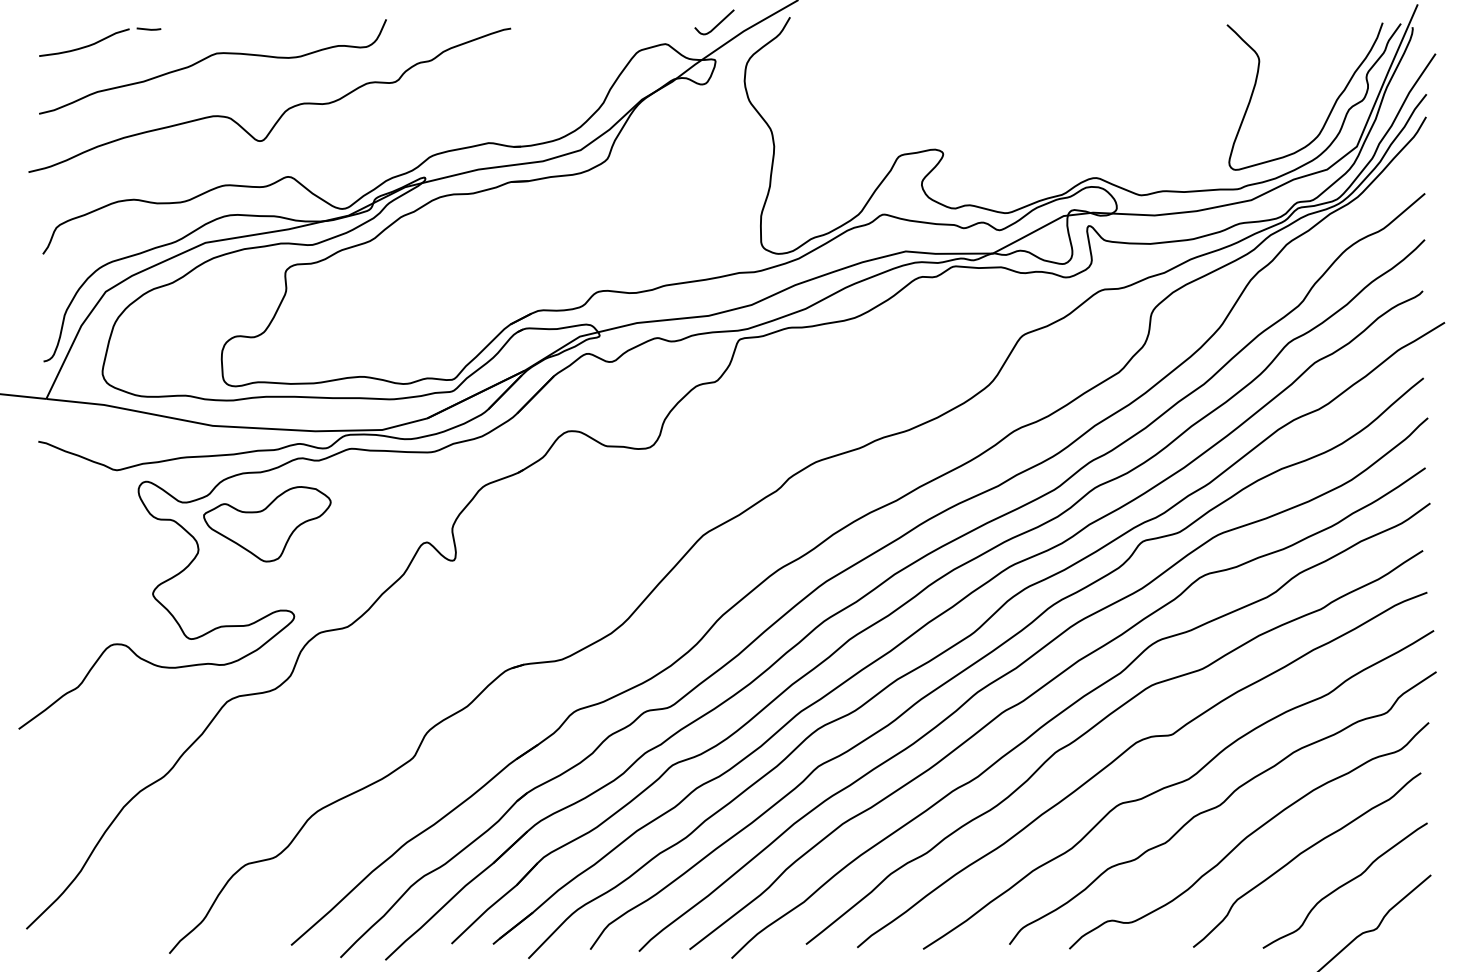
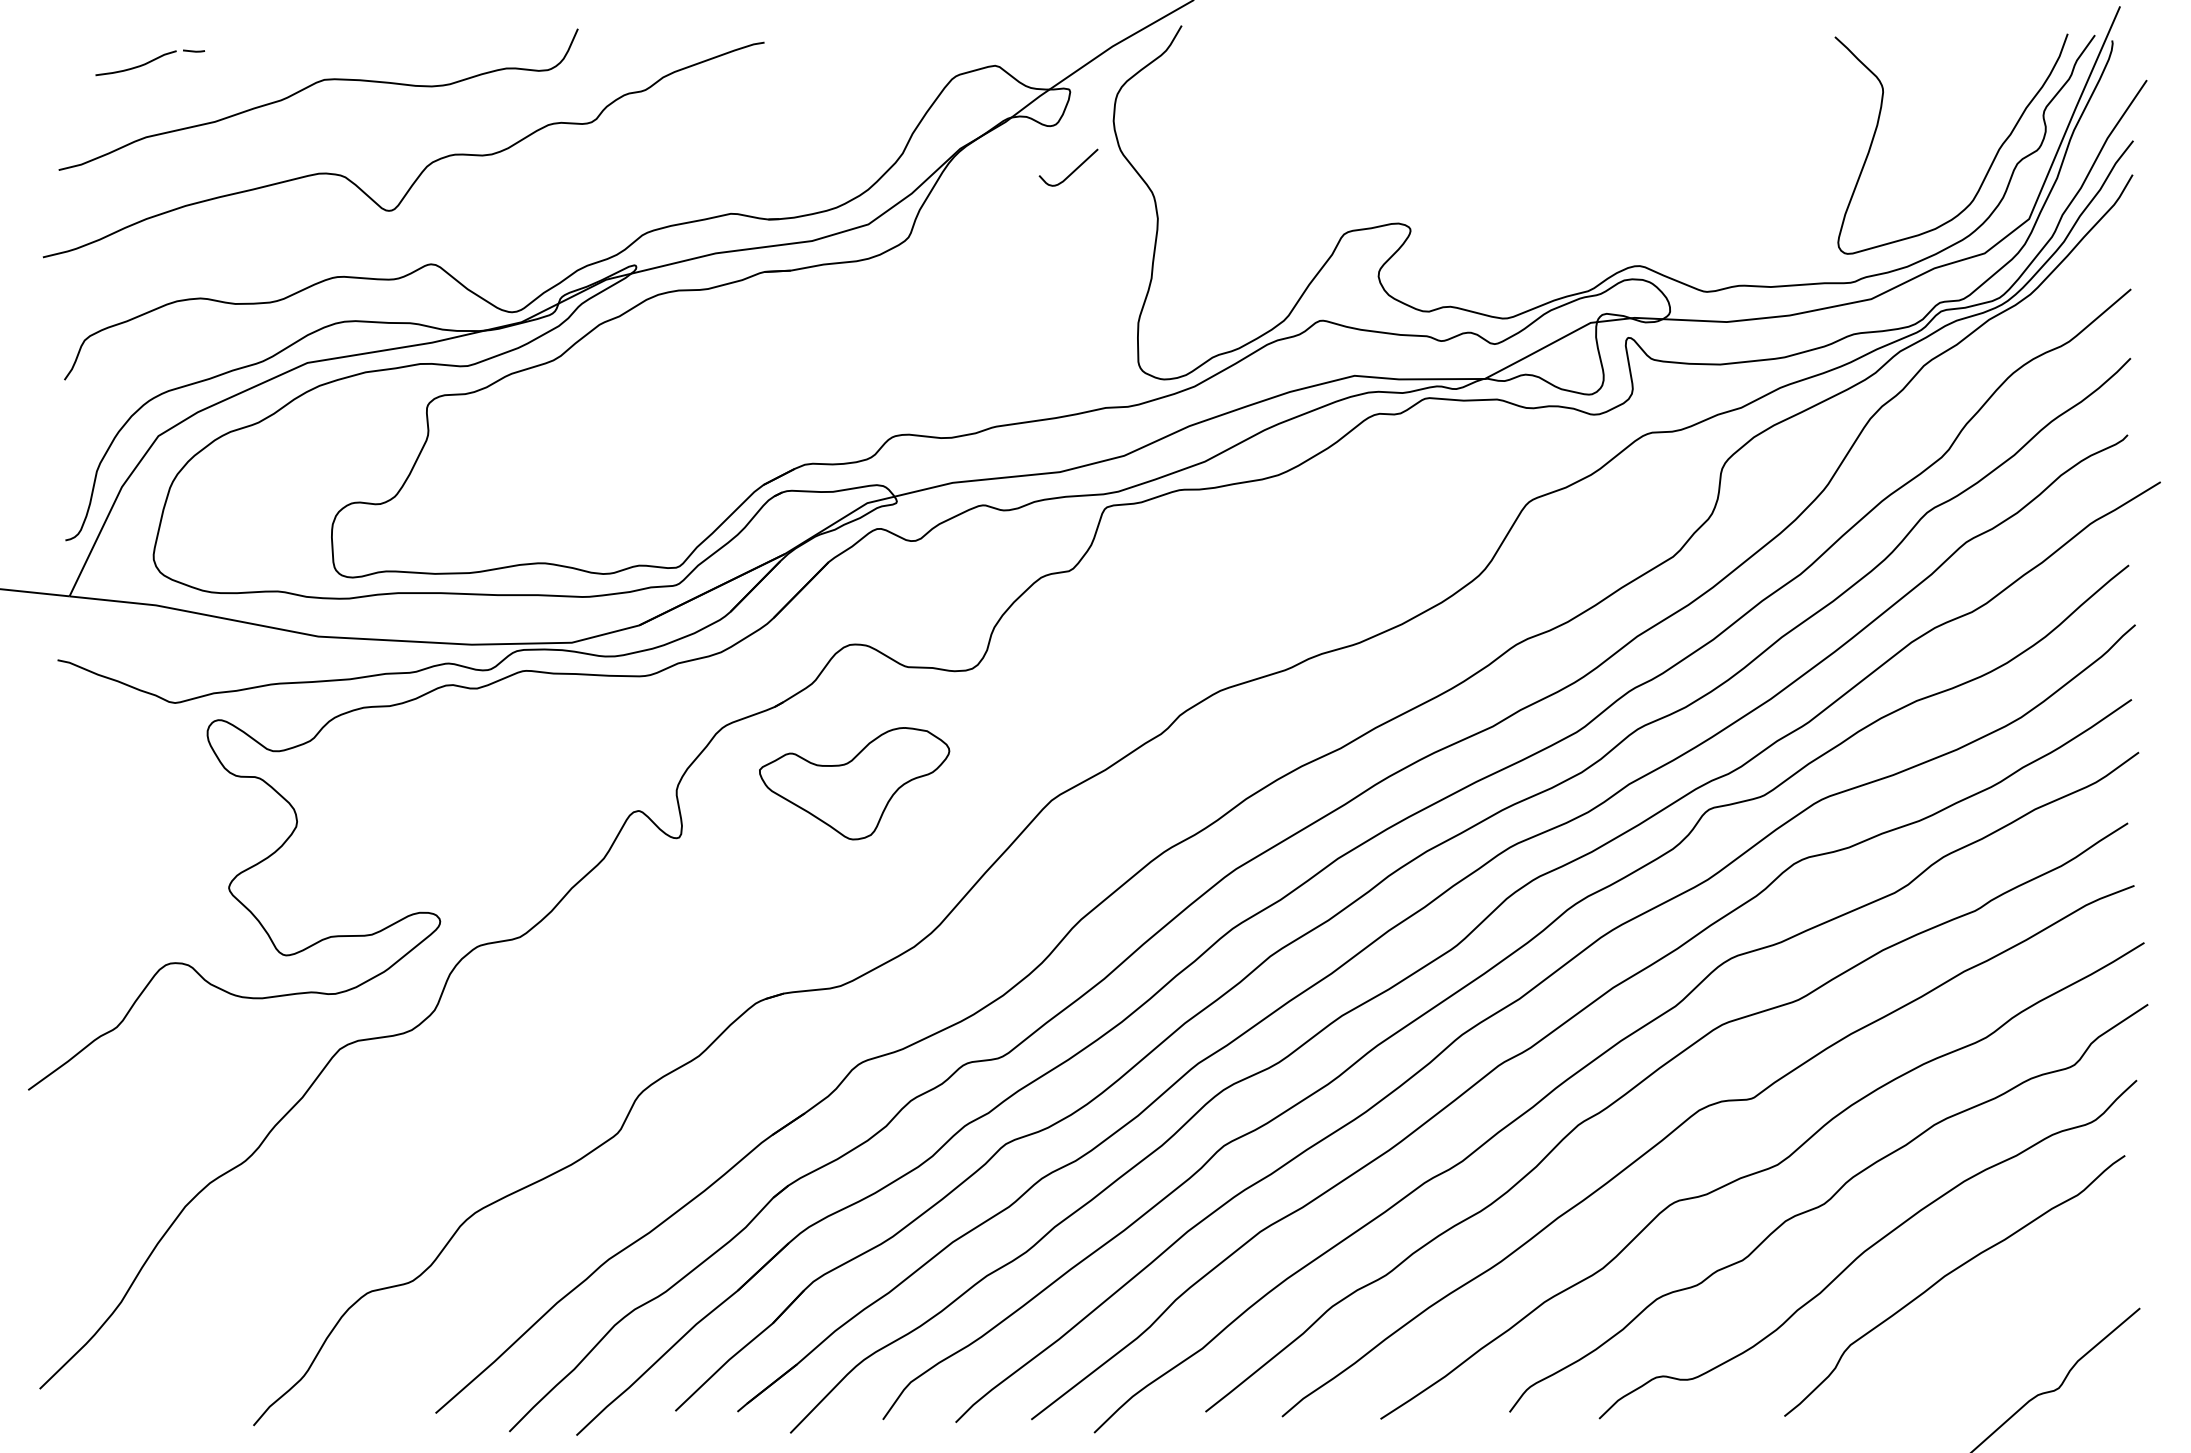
curve: (716, 24) -> (1071, 171), moved
part: (100, 41) -> (150, 61), size x0.6
part: (267, 524) -> (854, 784), moved
curve: (1344, 885) -> (2010, 1323), removed

